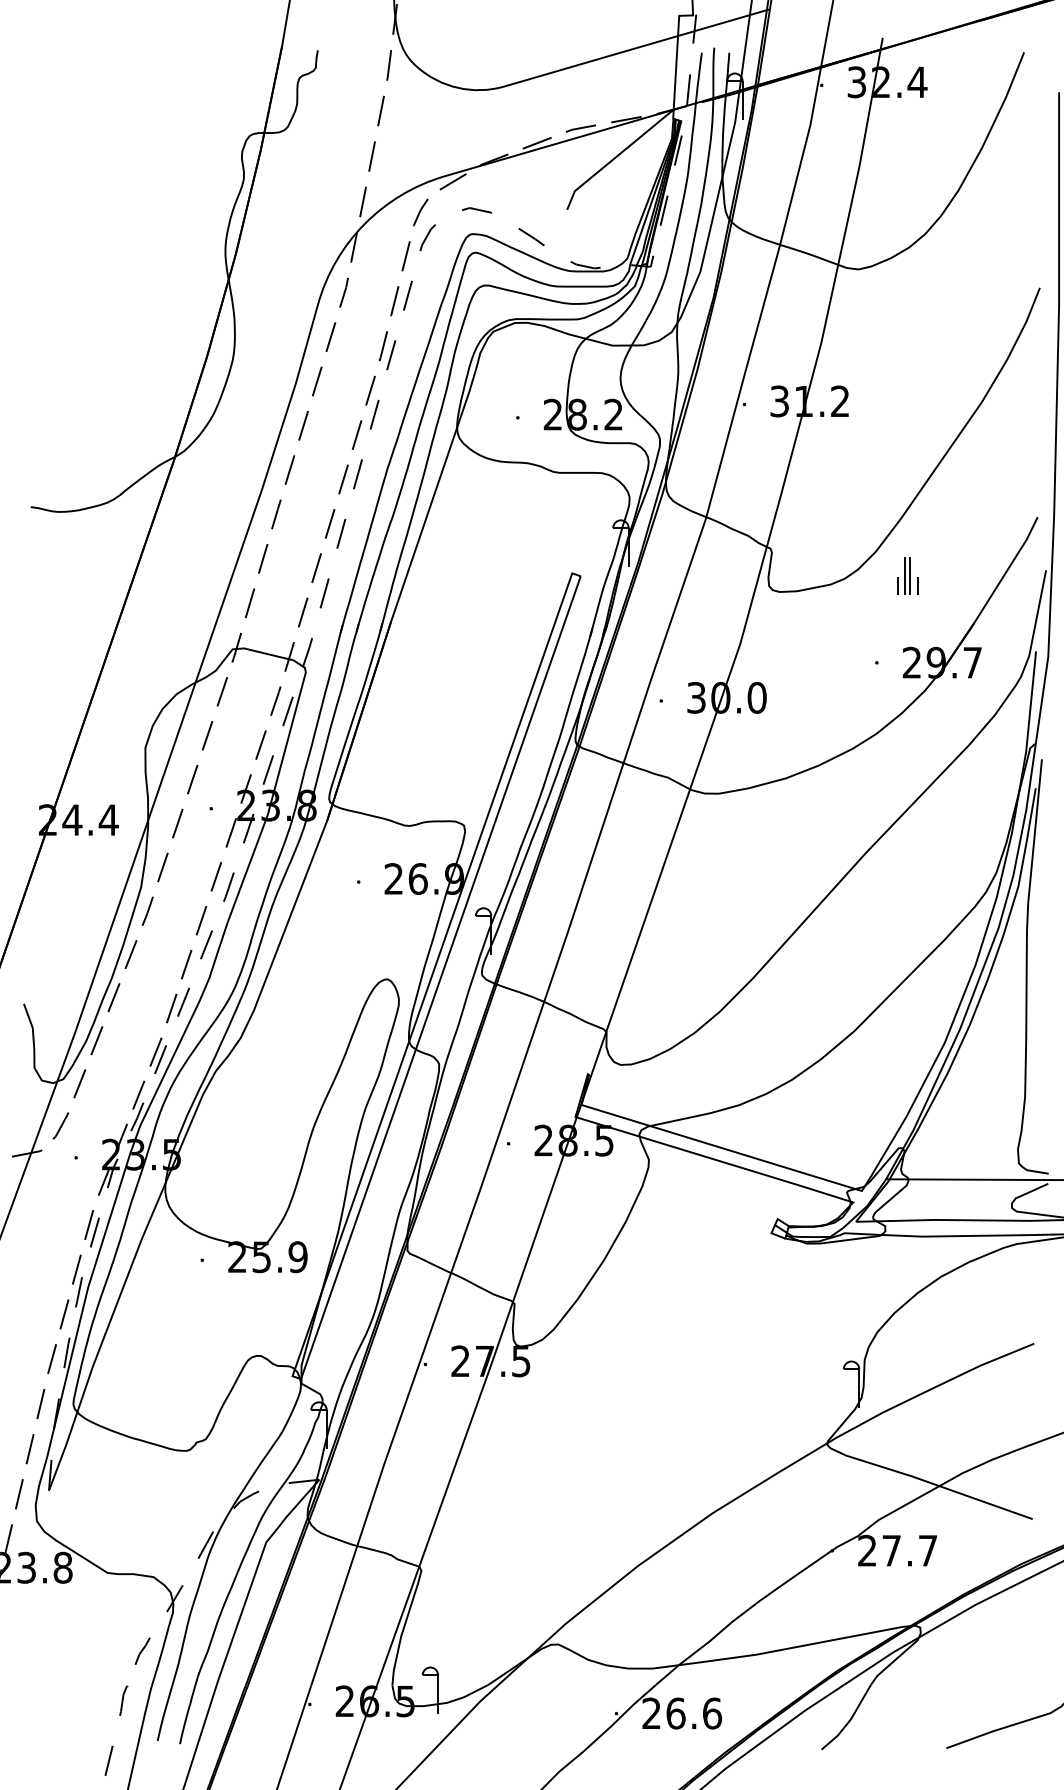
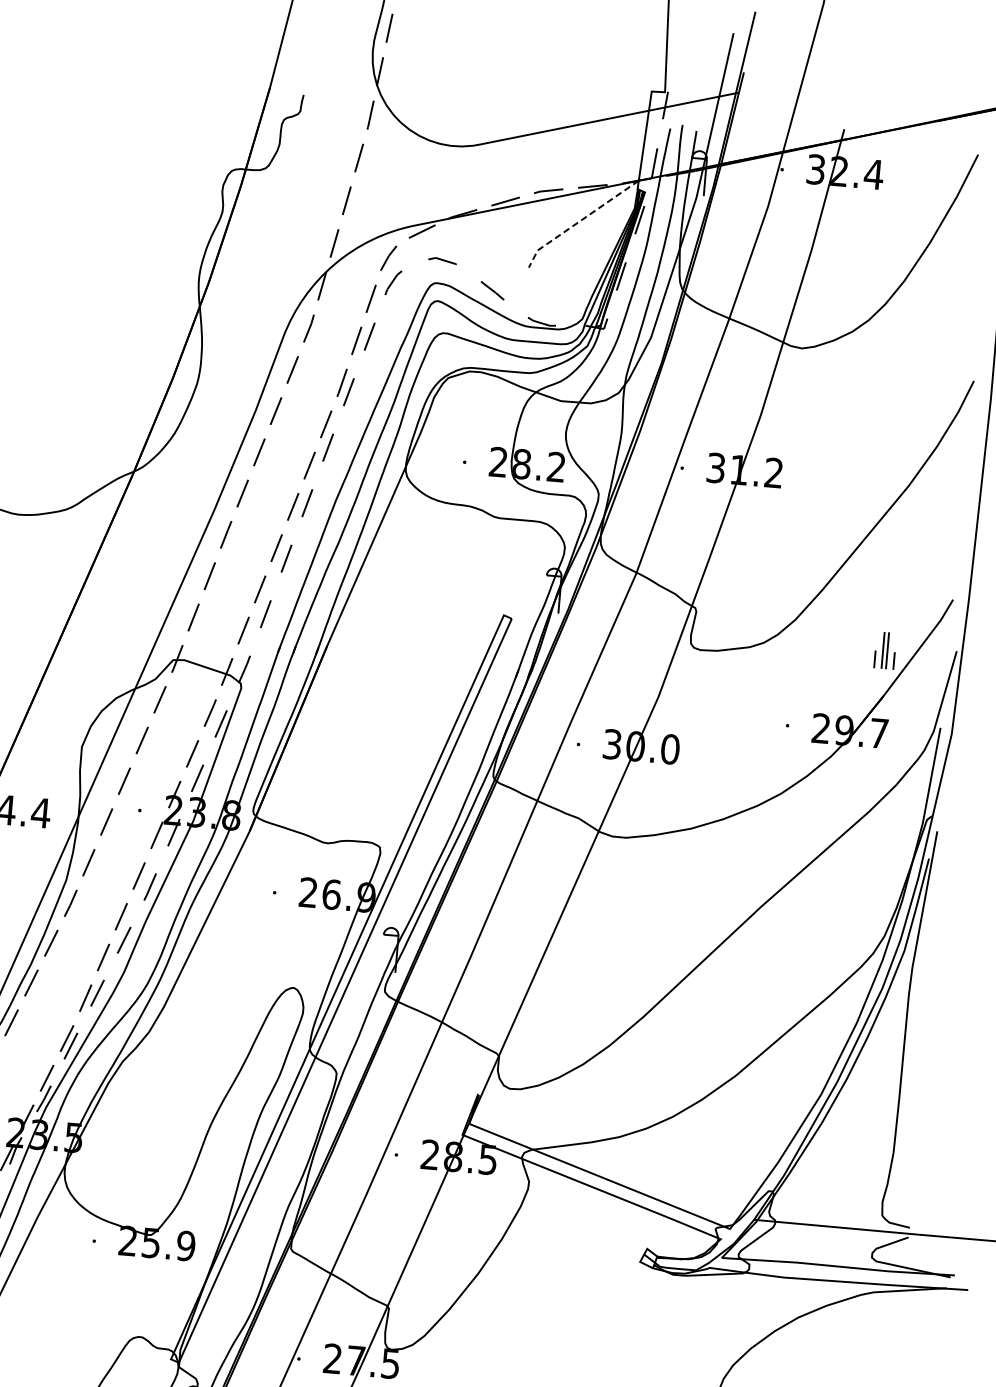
line: (615, 157) -> (579, 221), solid -> dashed
part: (907, 575) -> (885, 650), moved

